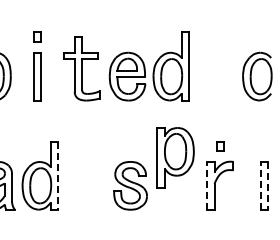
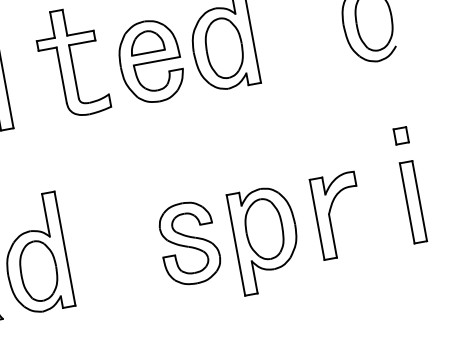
part: (220, 146) -> (401, 136), moved
part: (175, 157) -> (266, 239), moved
line: (58, 176) -> (65, 249), dashed -> solid
line: (207, 185) -> (317, 219), dashed -> solid
line: (260, 185) -> (406, 202), dashed -> solid
line: (268, 185) -> (419, 200), dashed -> solid

